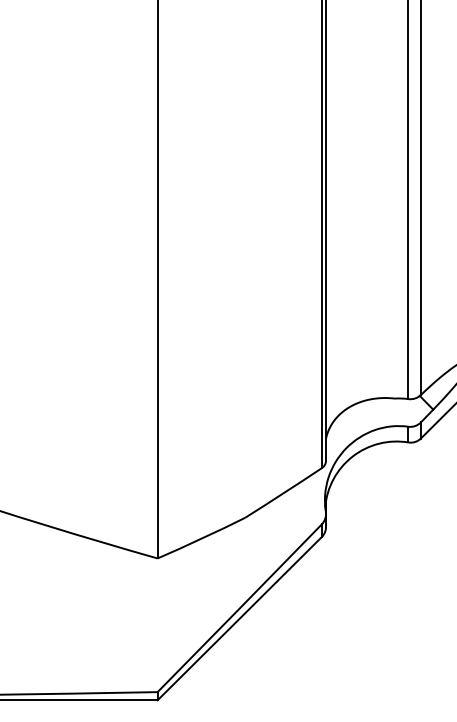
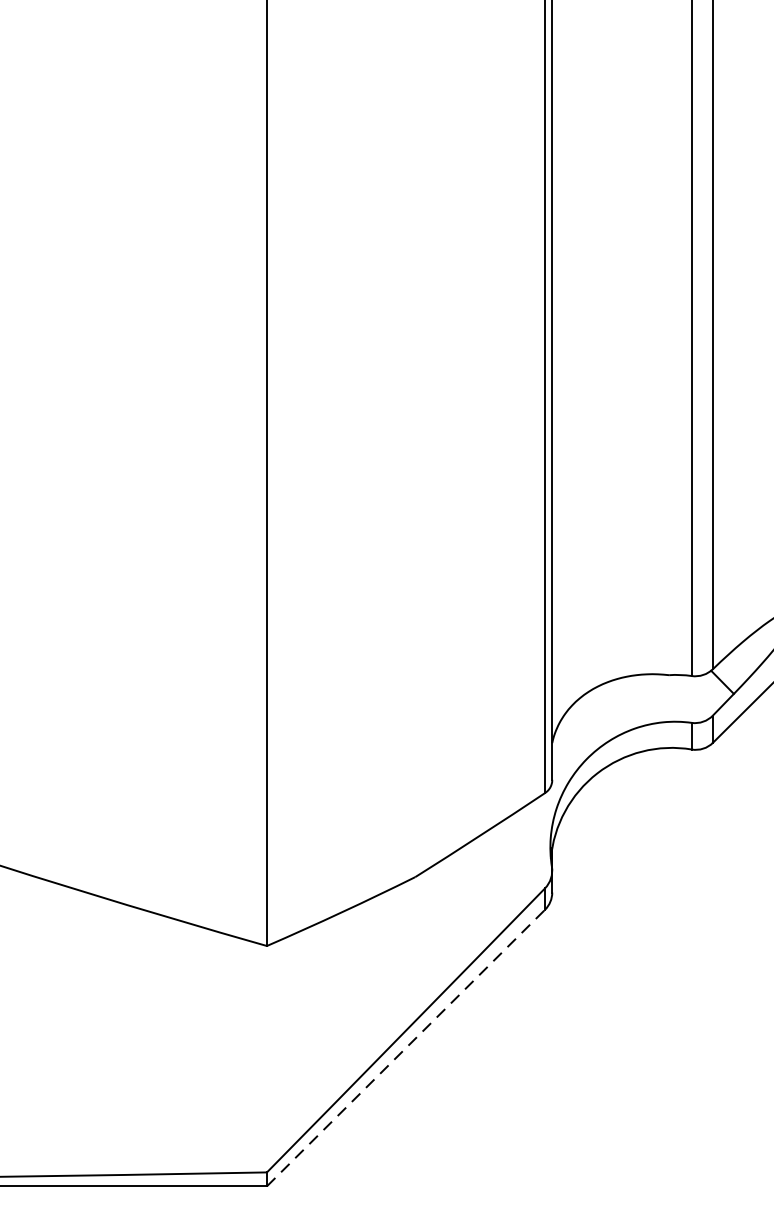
line: (239, 618) -> (405, 1047), solid -> dashed

